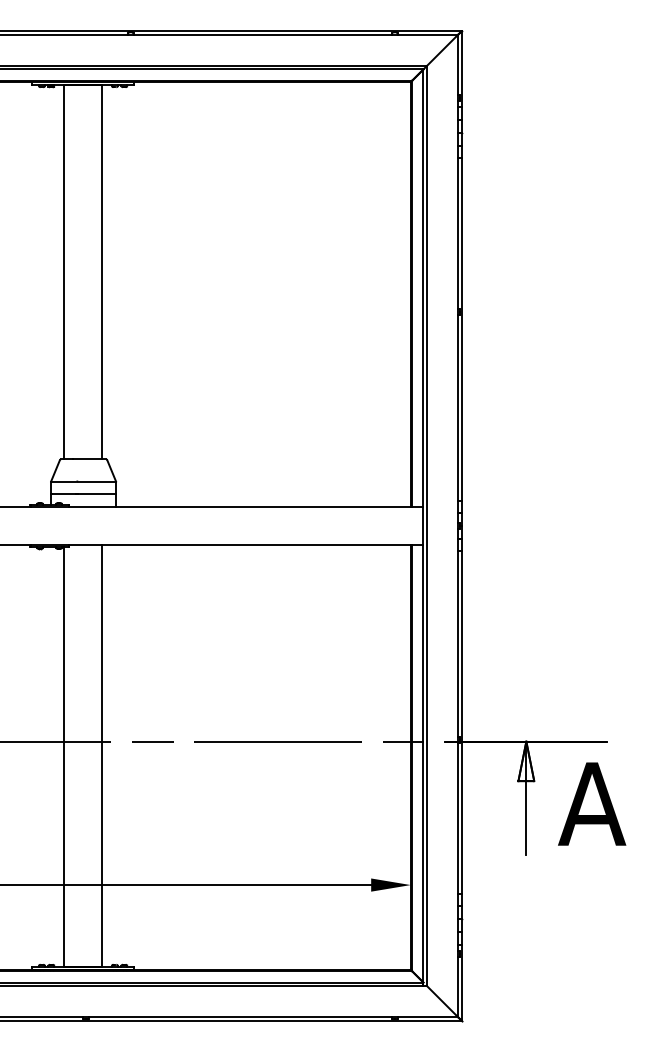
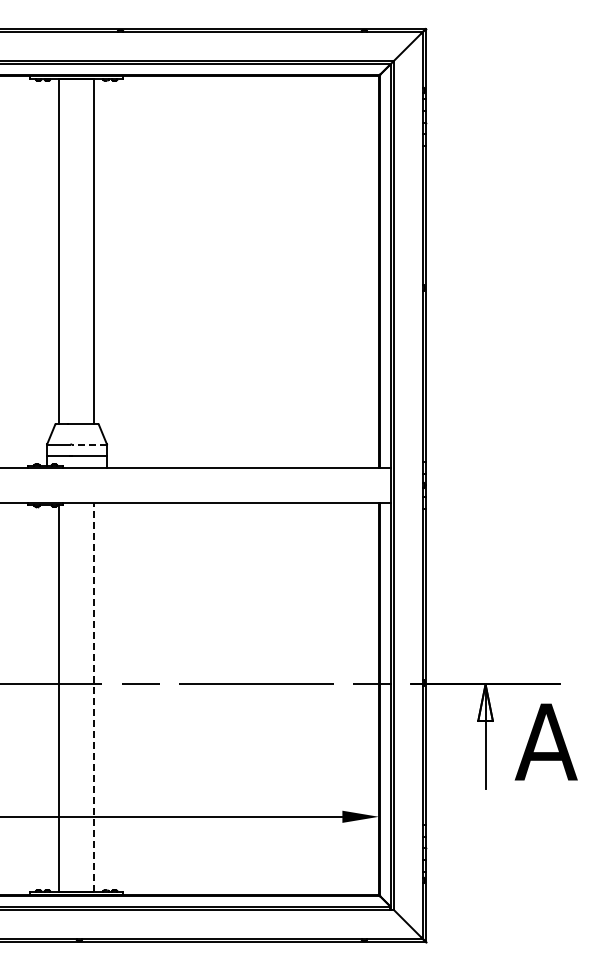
line: (95, 481) -> (88, 444), solid -> dashed
line: (102, 755) -> (94, 697), solid -> dashed

